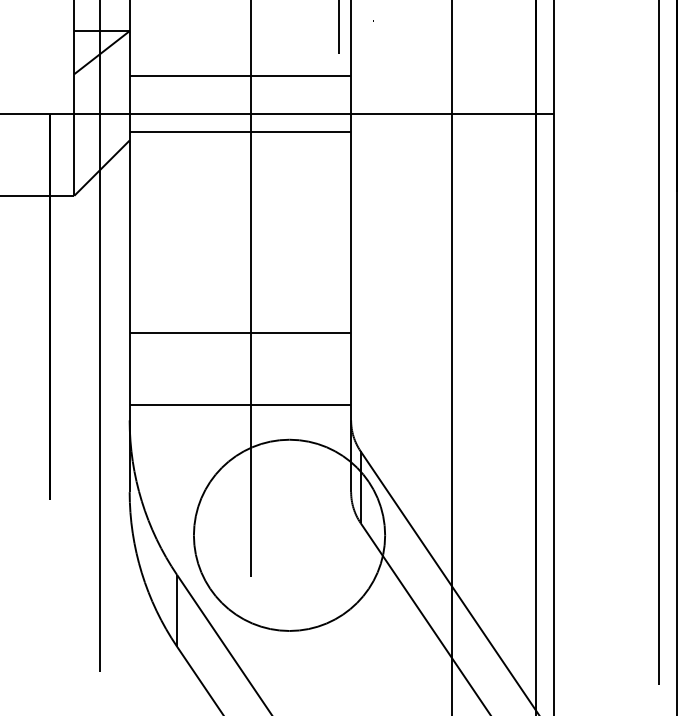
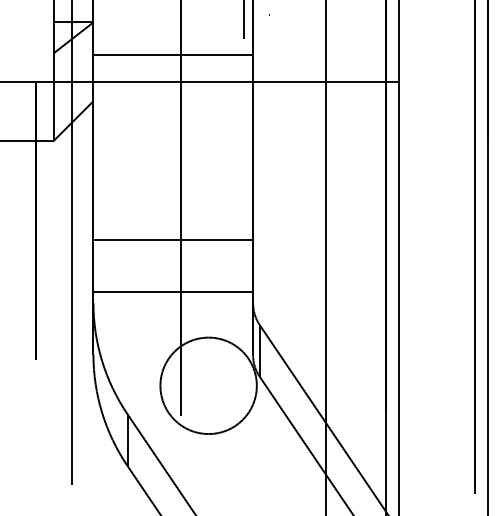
line: (240, 131) -> (173, 94), removed
circle: (289, 534) -> (208, 385), size x0.7

